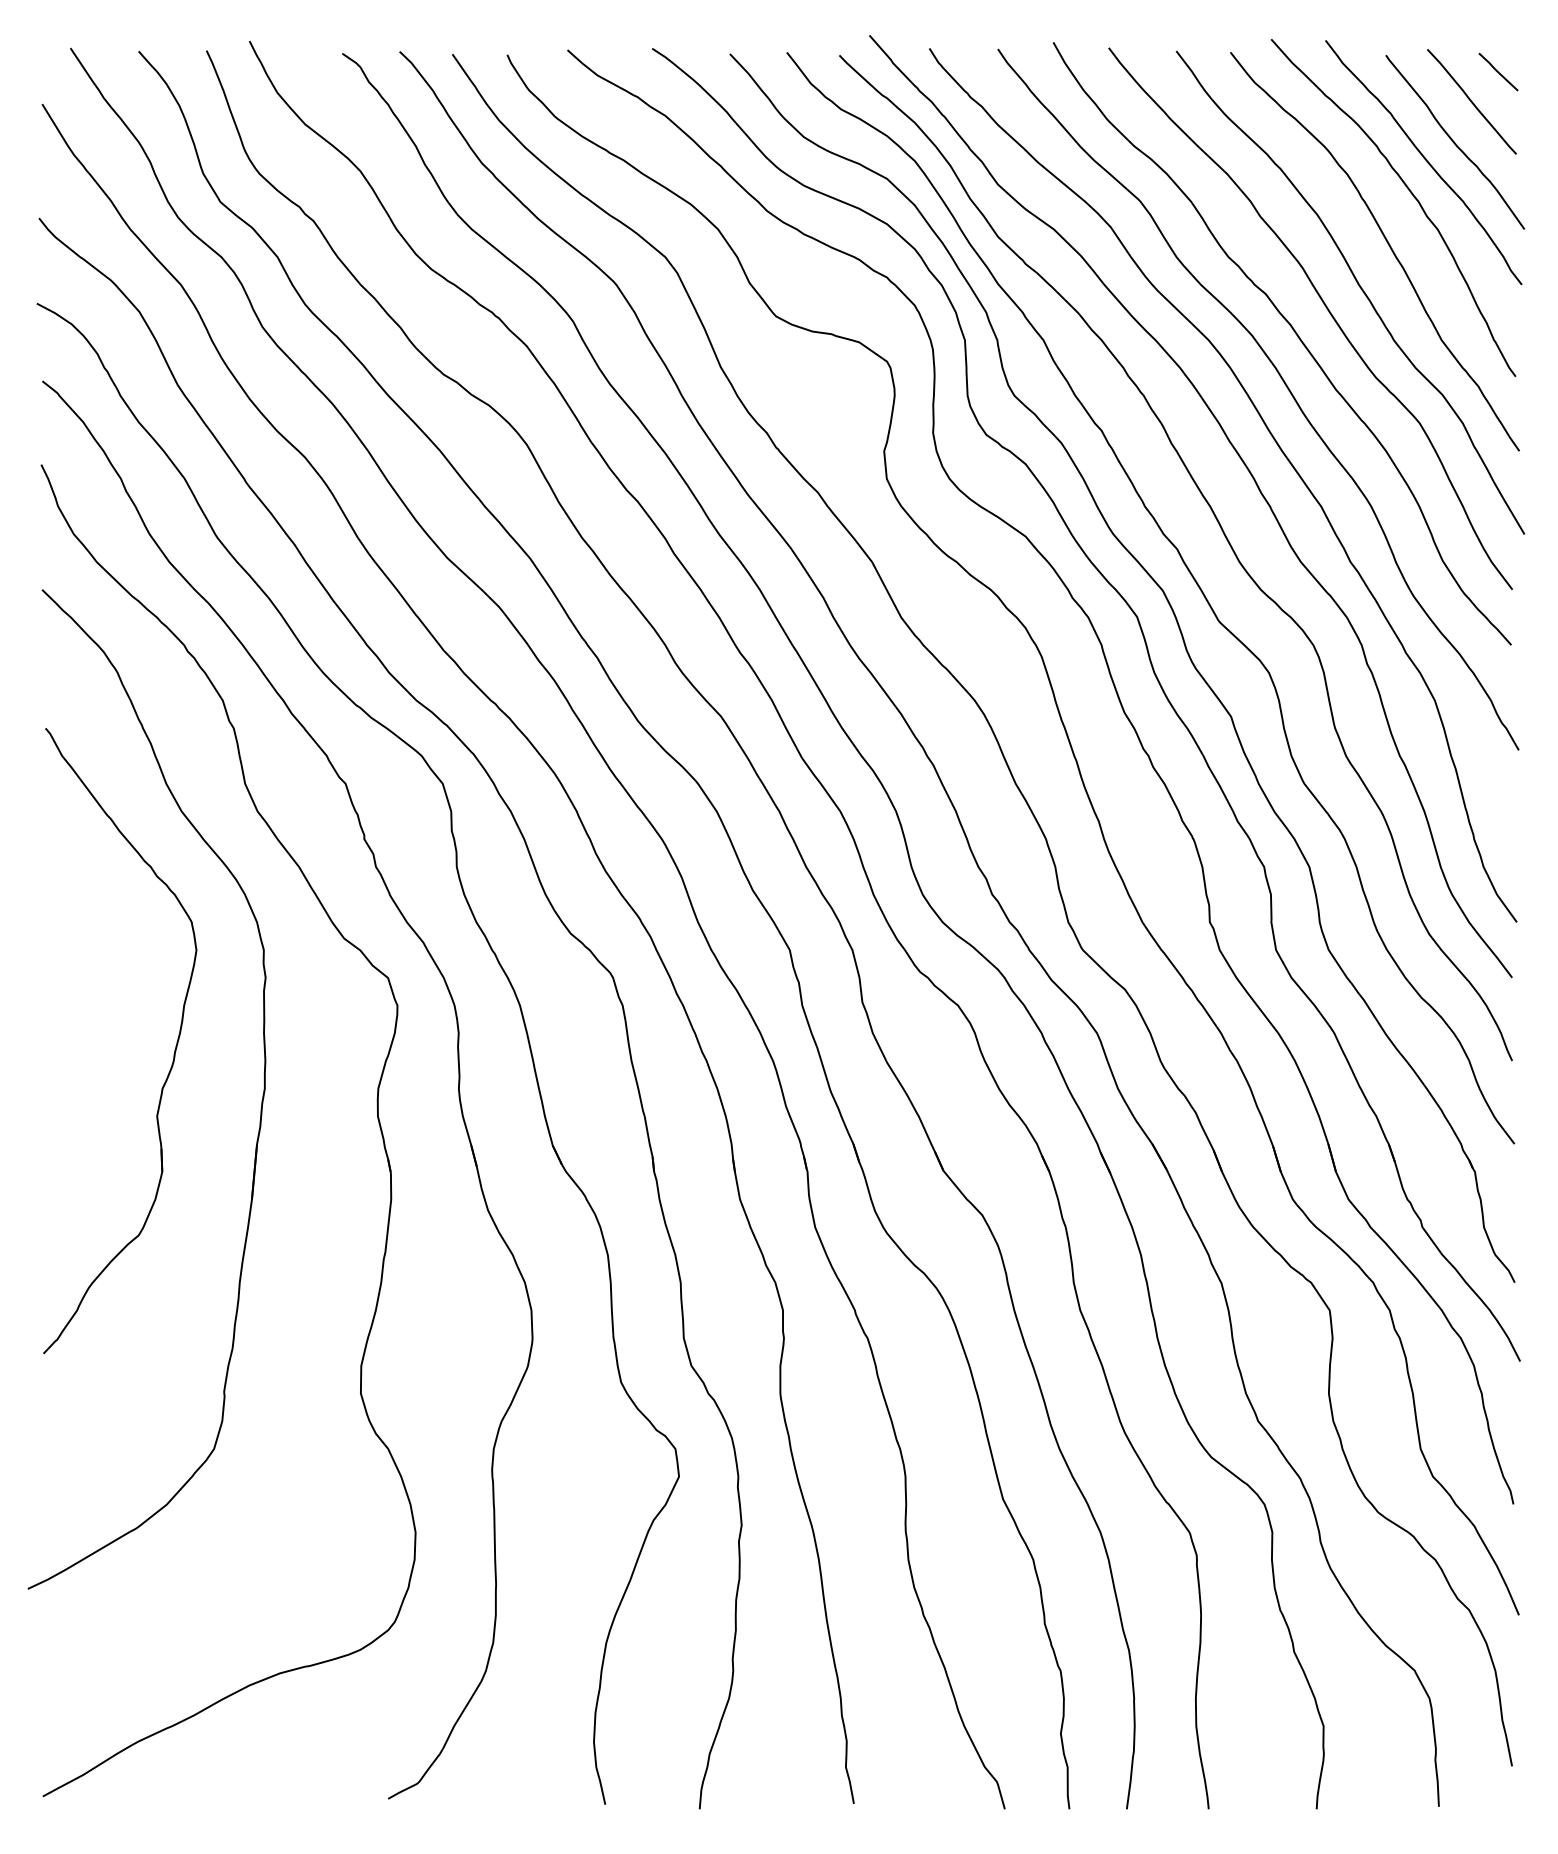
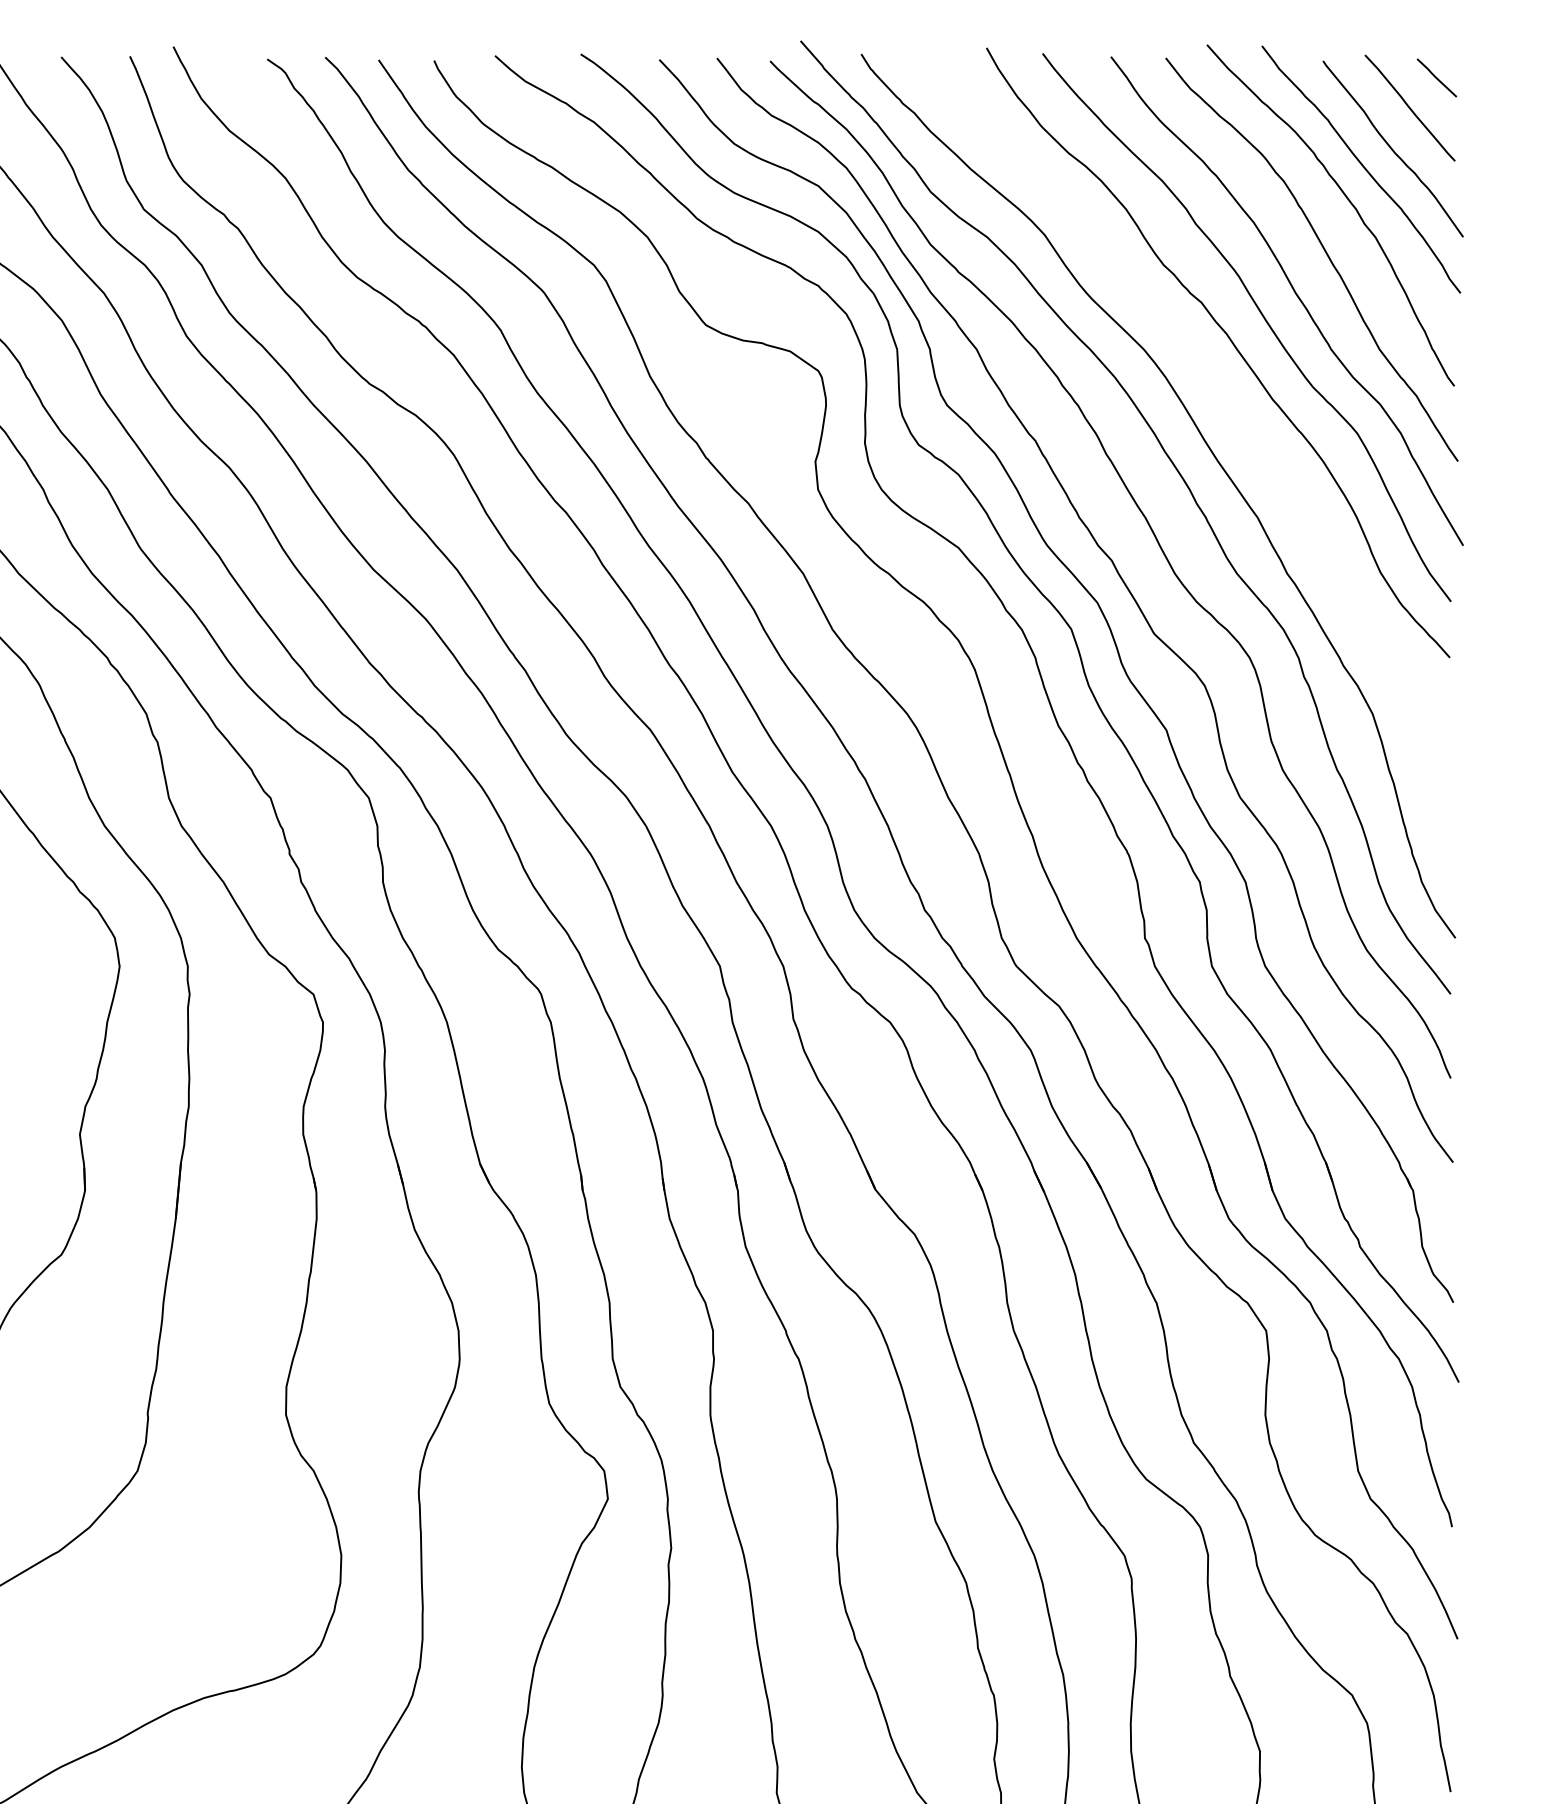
curve: (1282, 381) -> (1218, 391), removed

